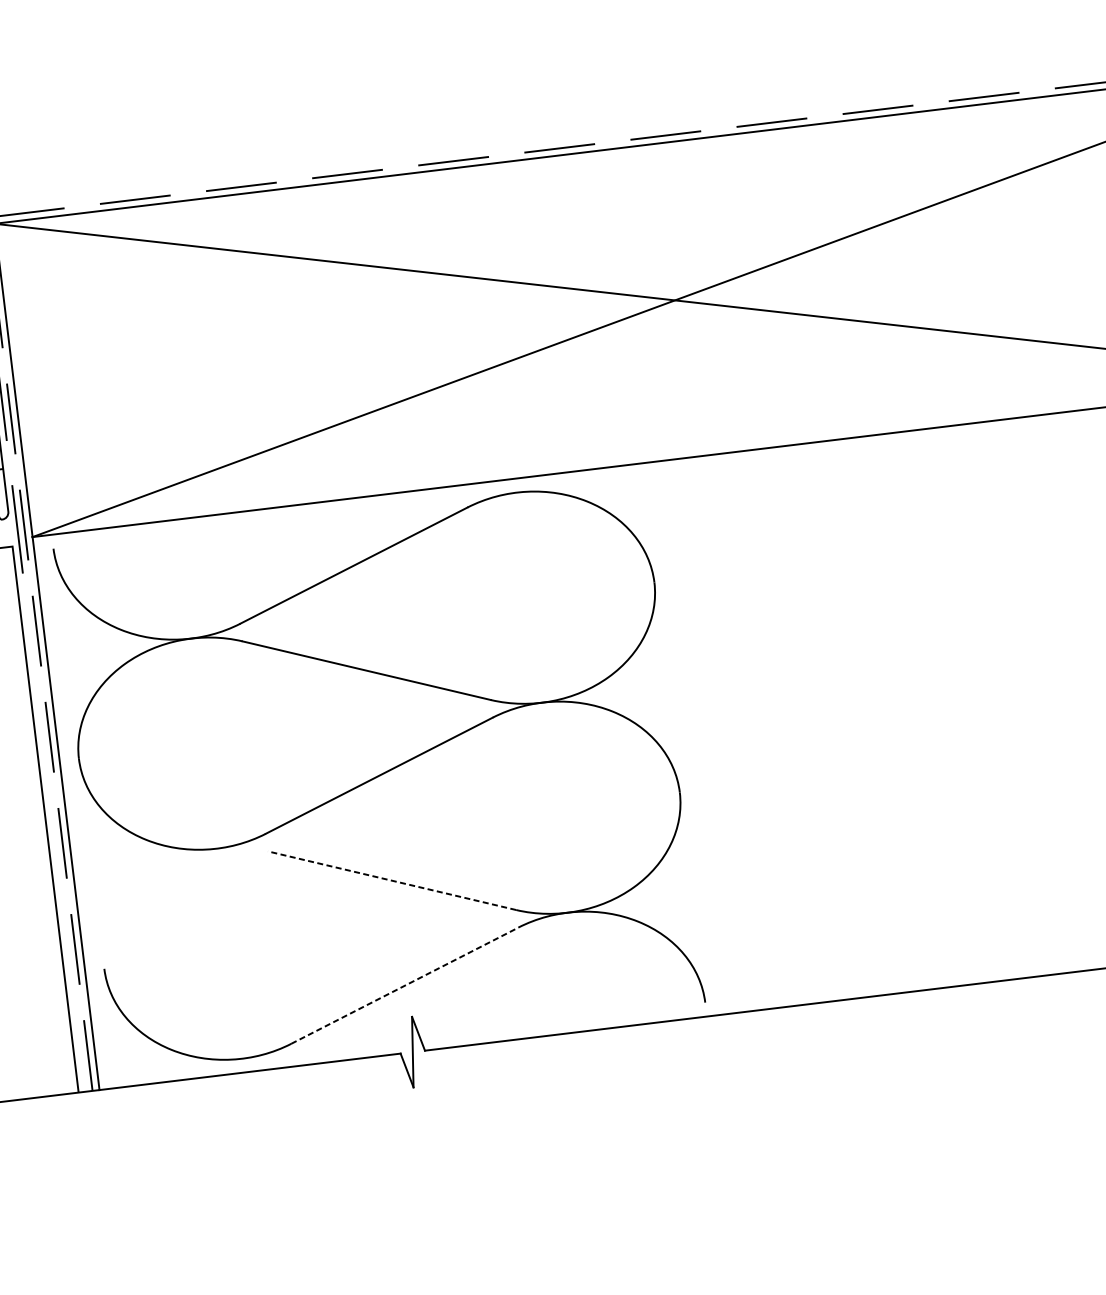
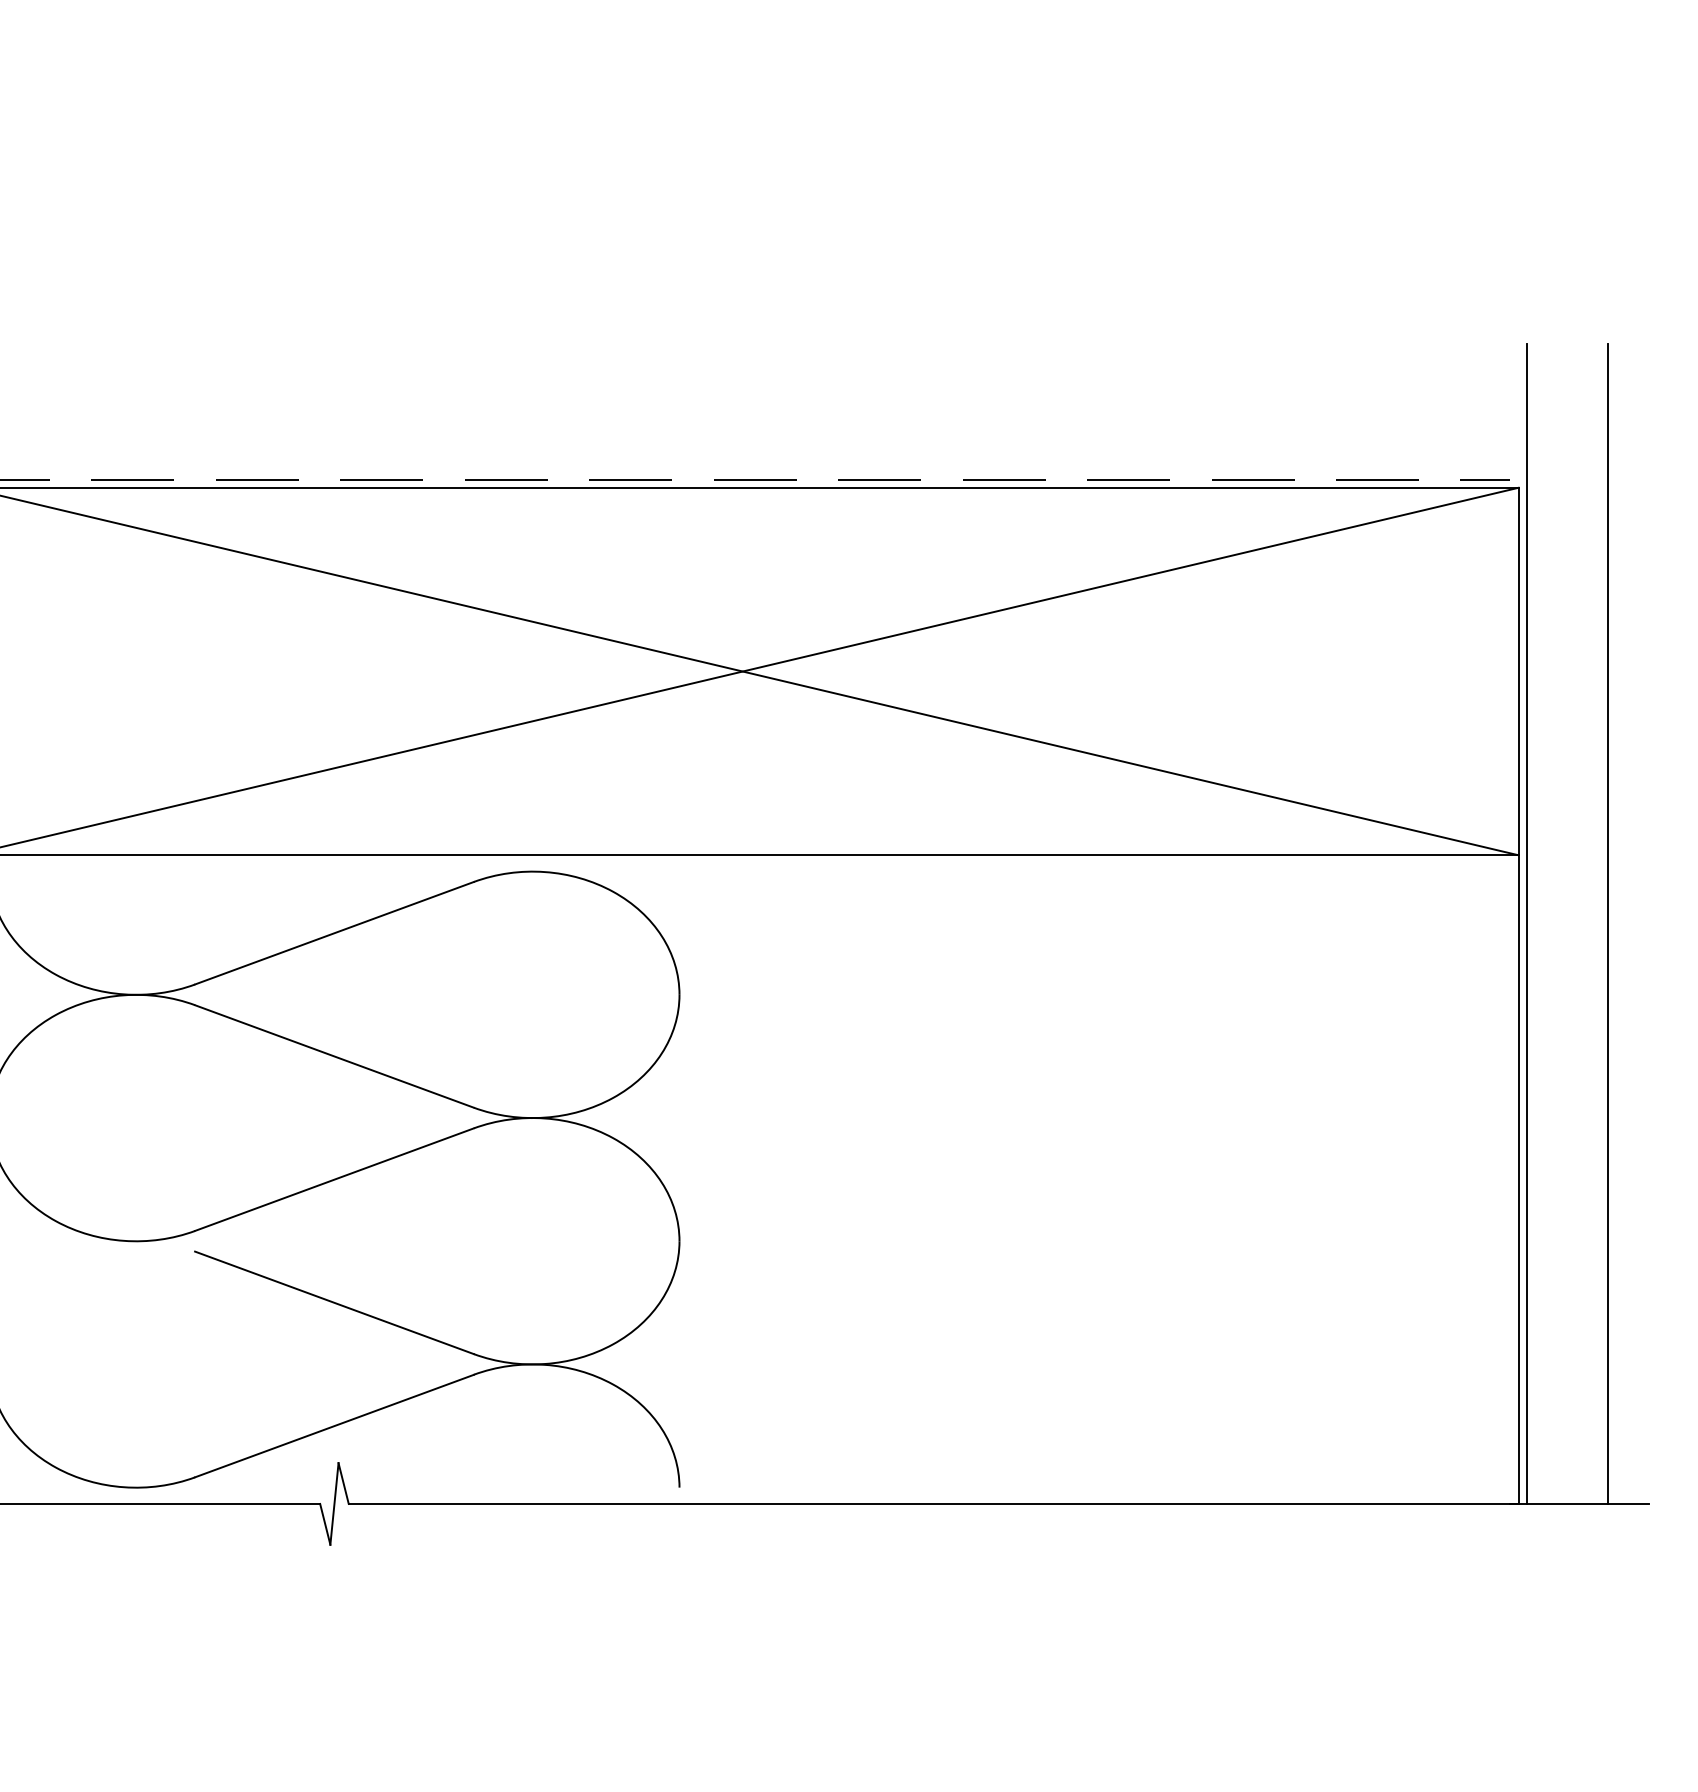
line: (392, 880) -> (334, 1302), dashed -> solid
line: (404, 986) -> (334, 1426), dashed -> solid

